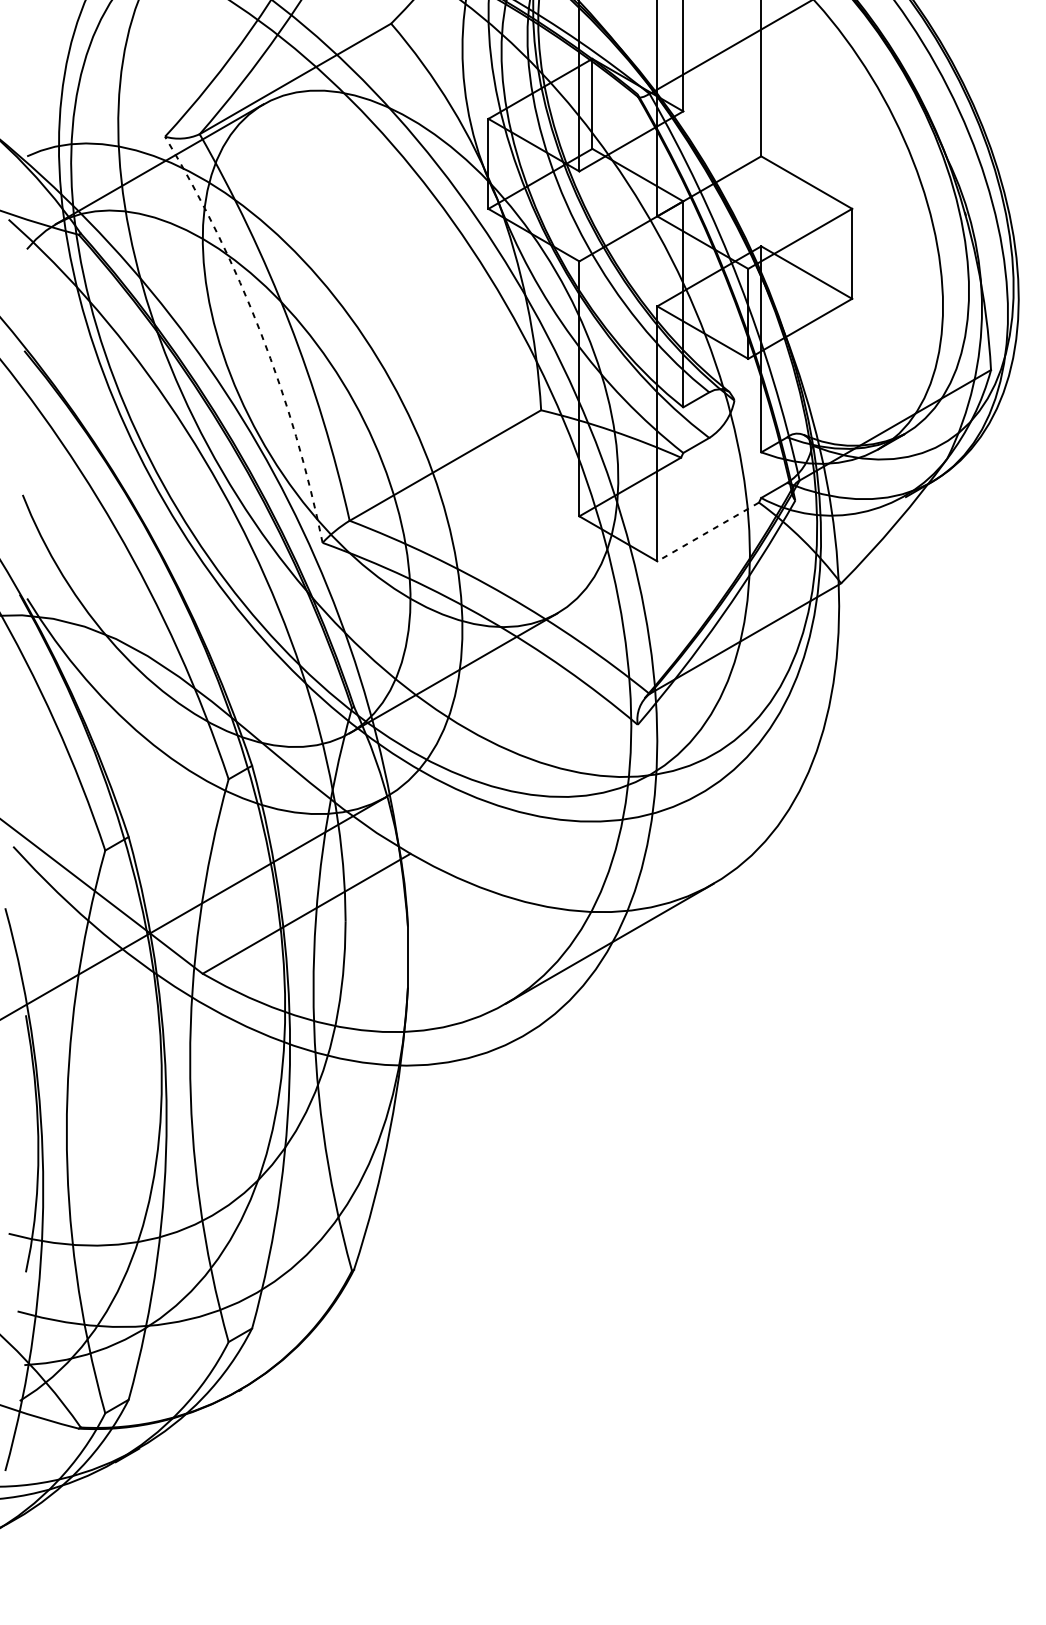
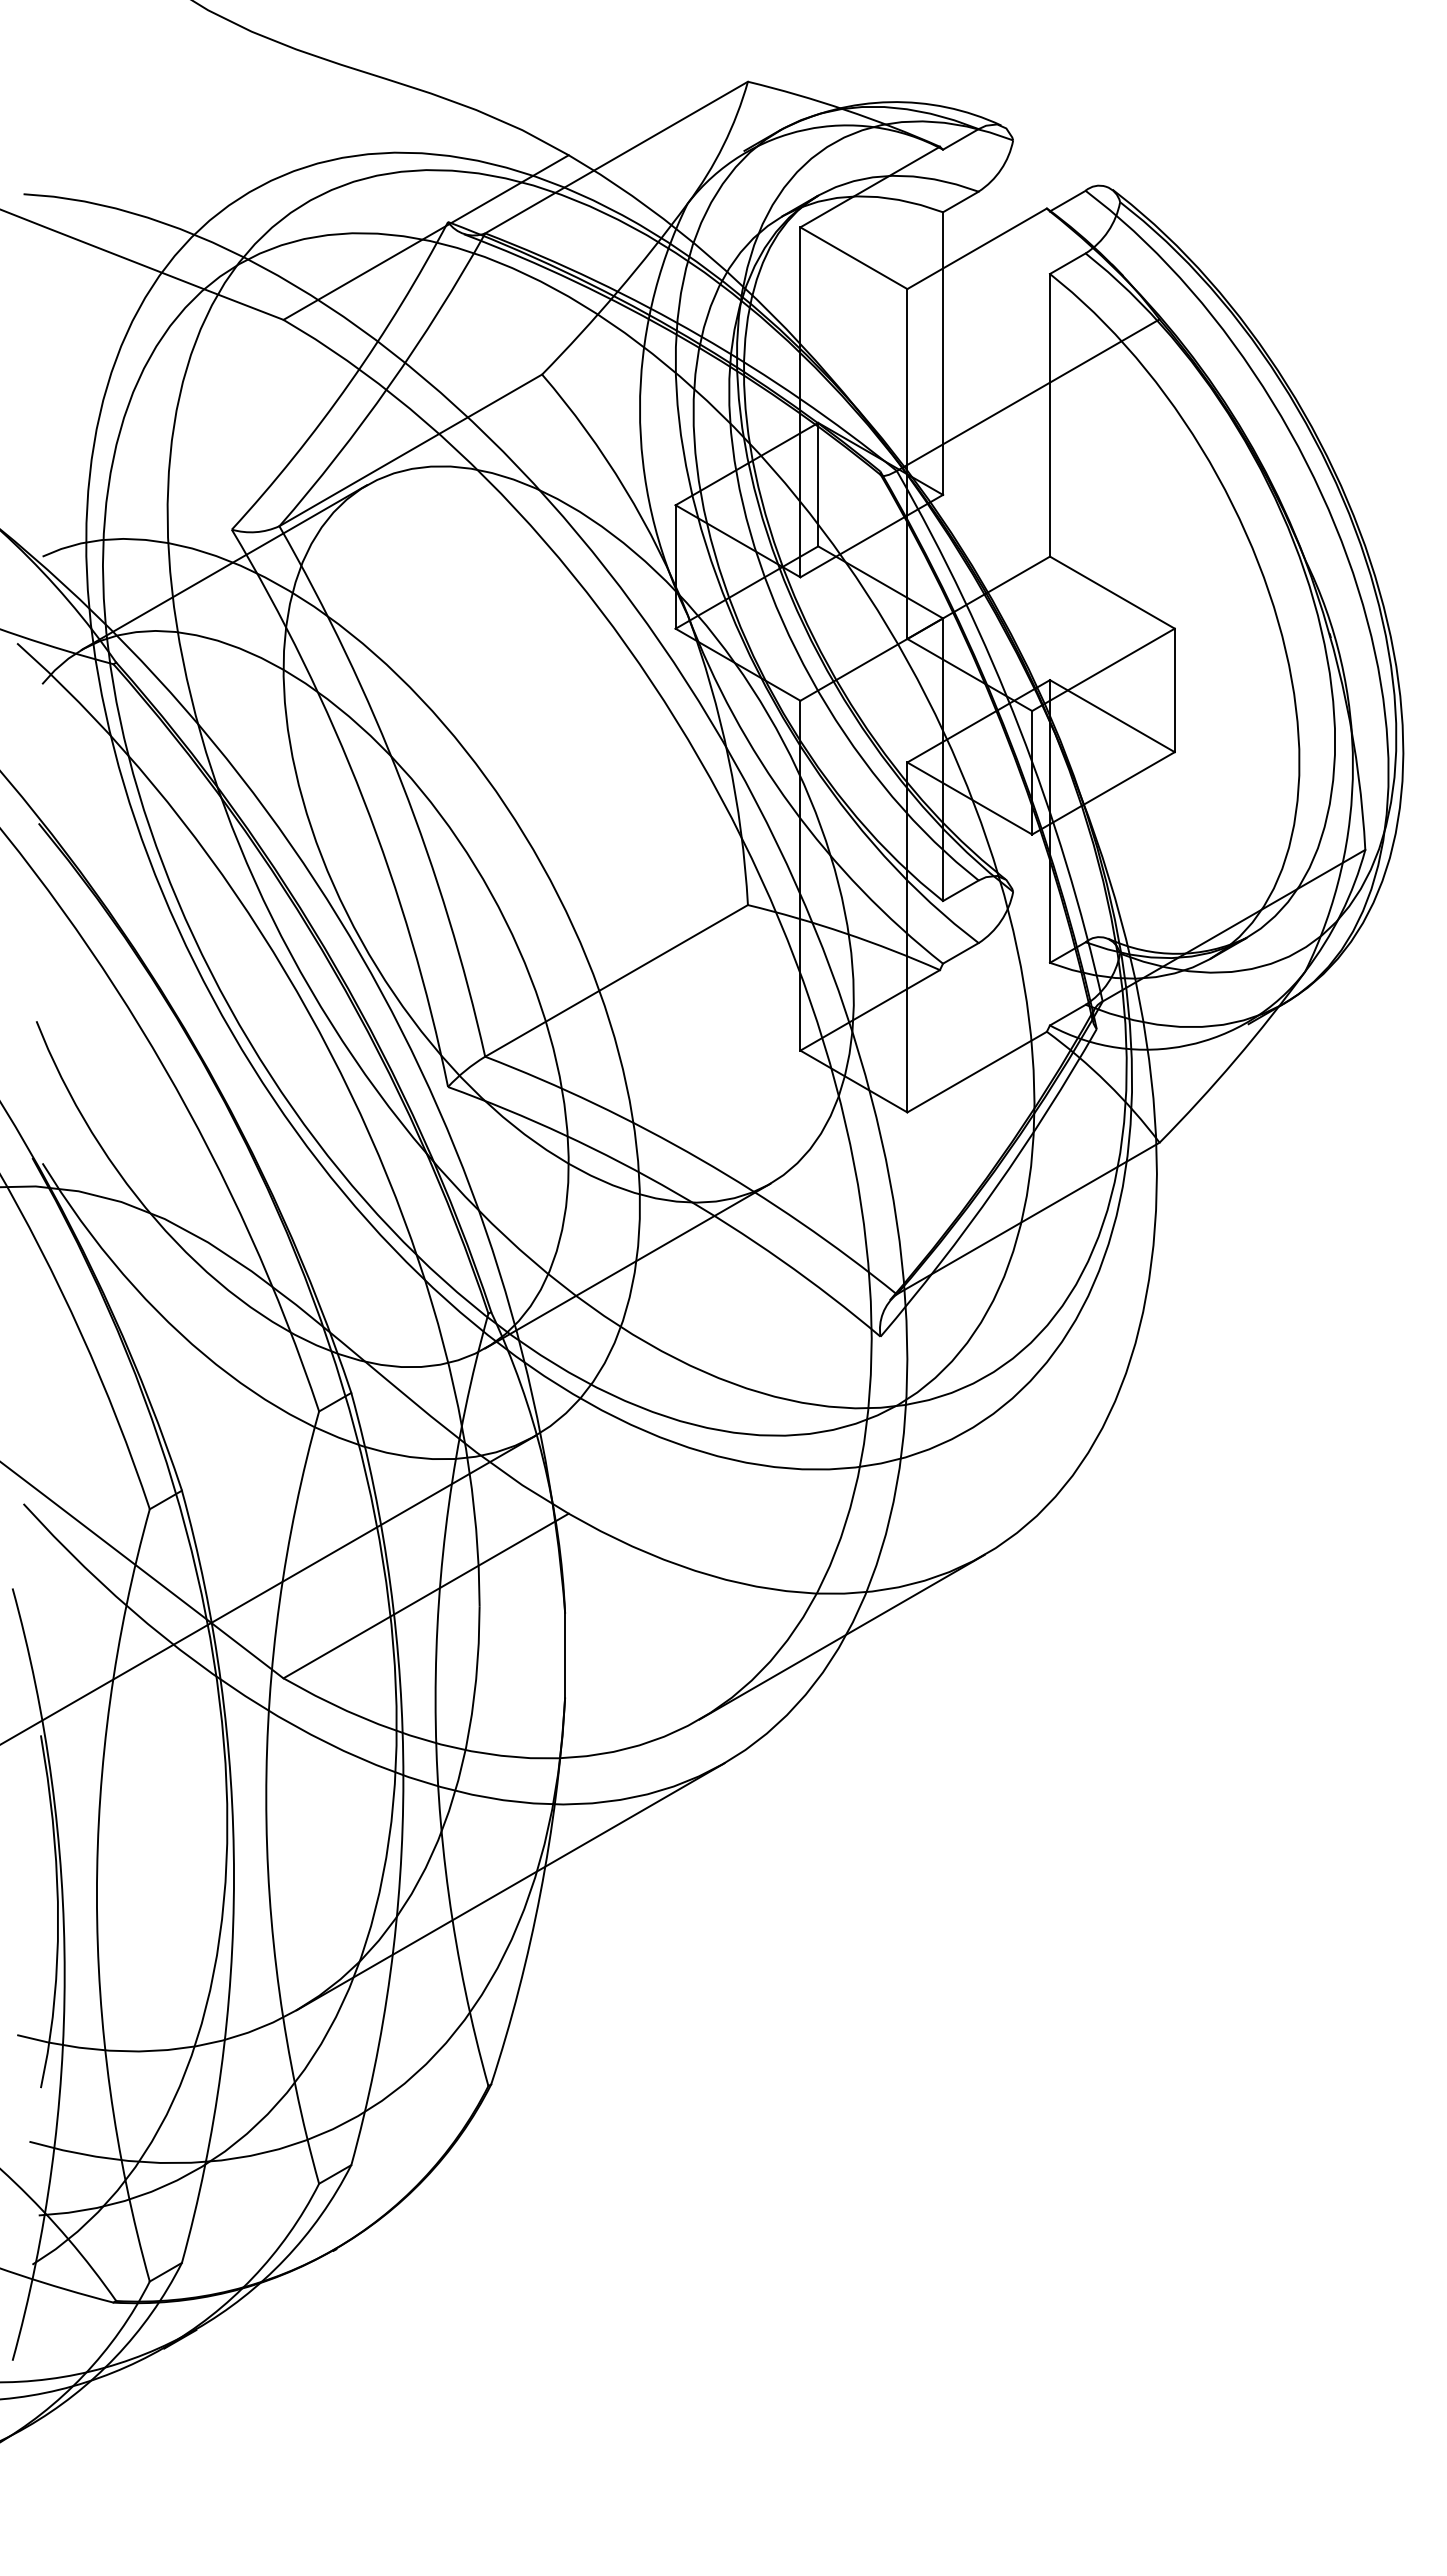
arc: (261, 333) -> (363, 799), dashed -> solid
line: (708, 532) -> (977, 1072), dashed -> solid
line: (368, 1125) -> (510, 1886), added

